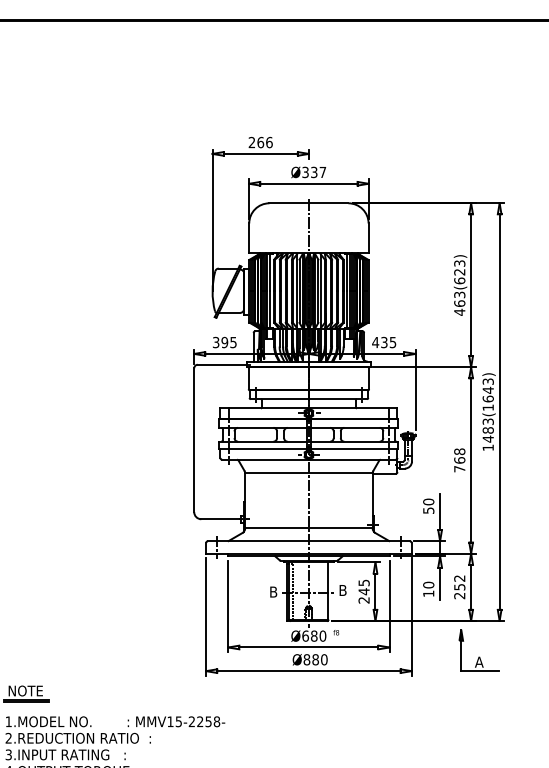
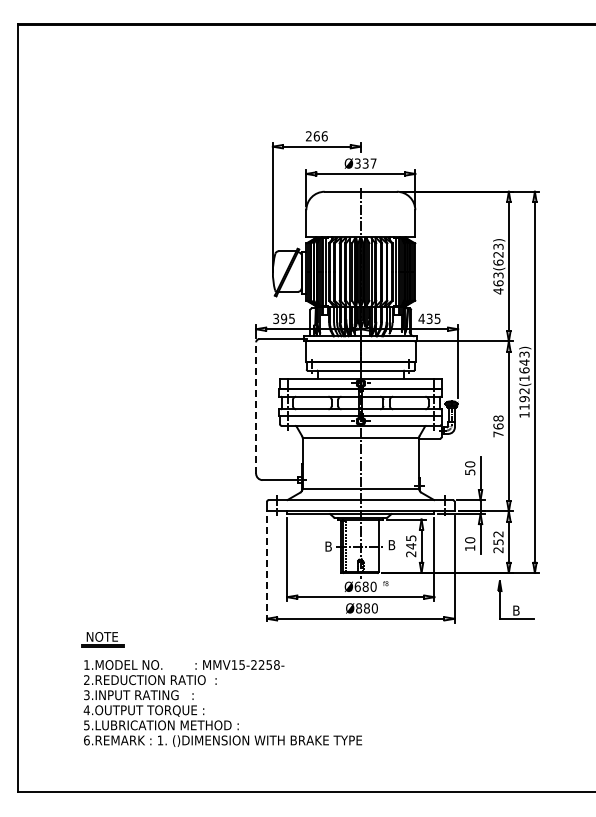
text: (488, 430) -> (524, 399), 1483(1643) -> 1192(1643)
line: (194, 440) -> (256, 408), solid -> dashed
line: (206, 617) -> (267, 569), solid -> dashed
text: (479, 662) -> (516, 610), A -> B

